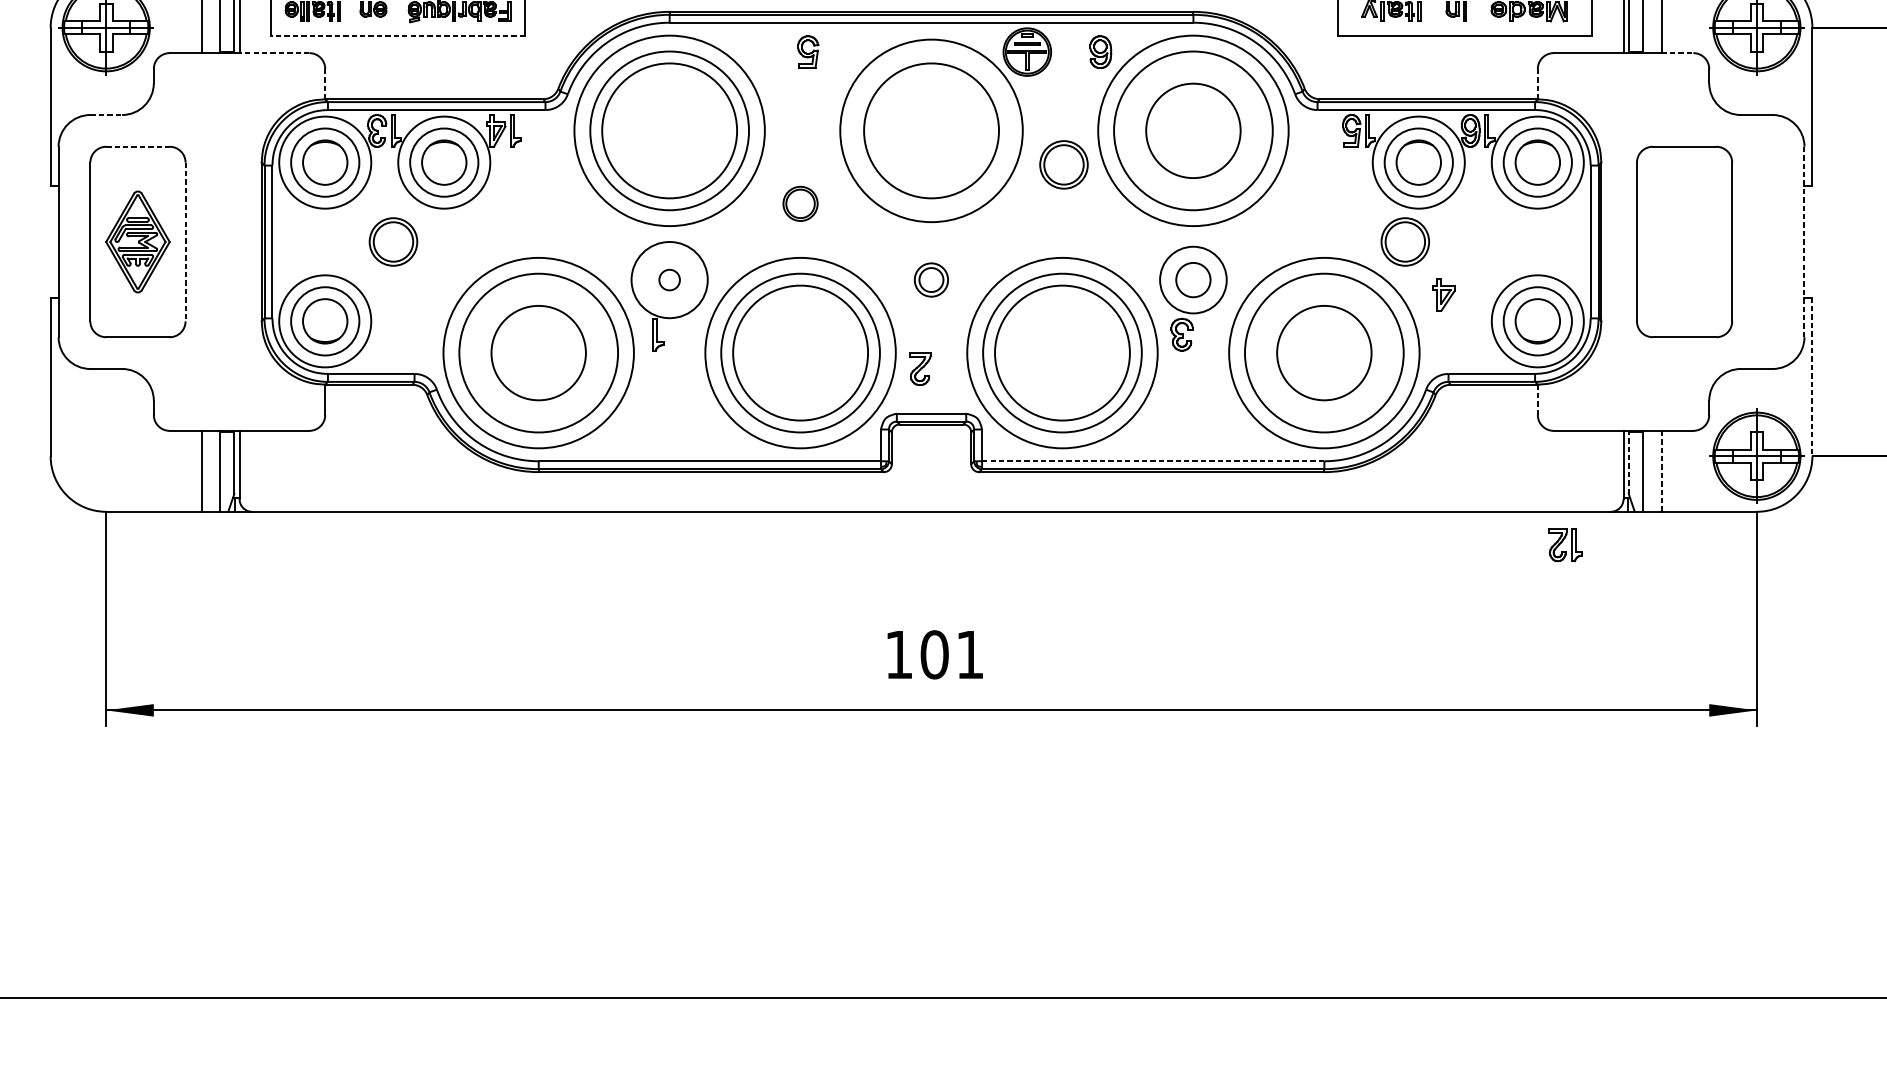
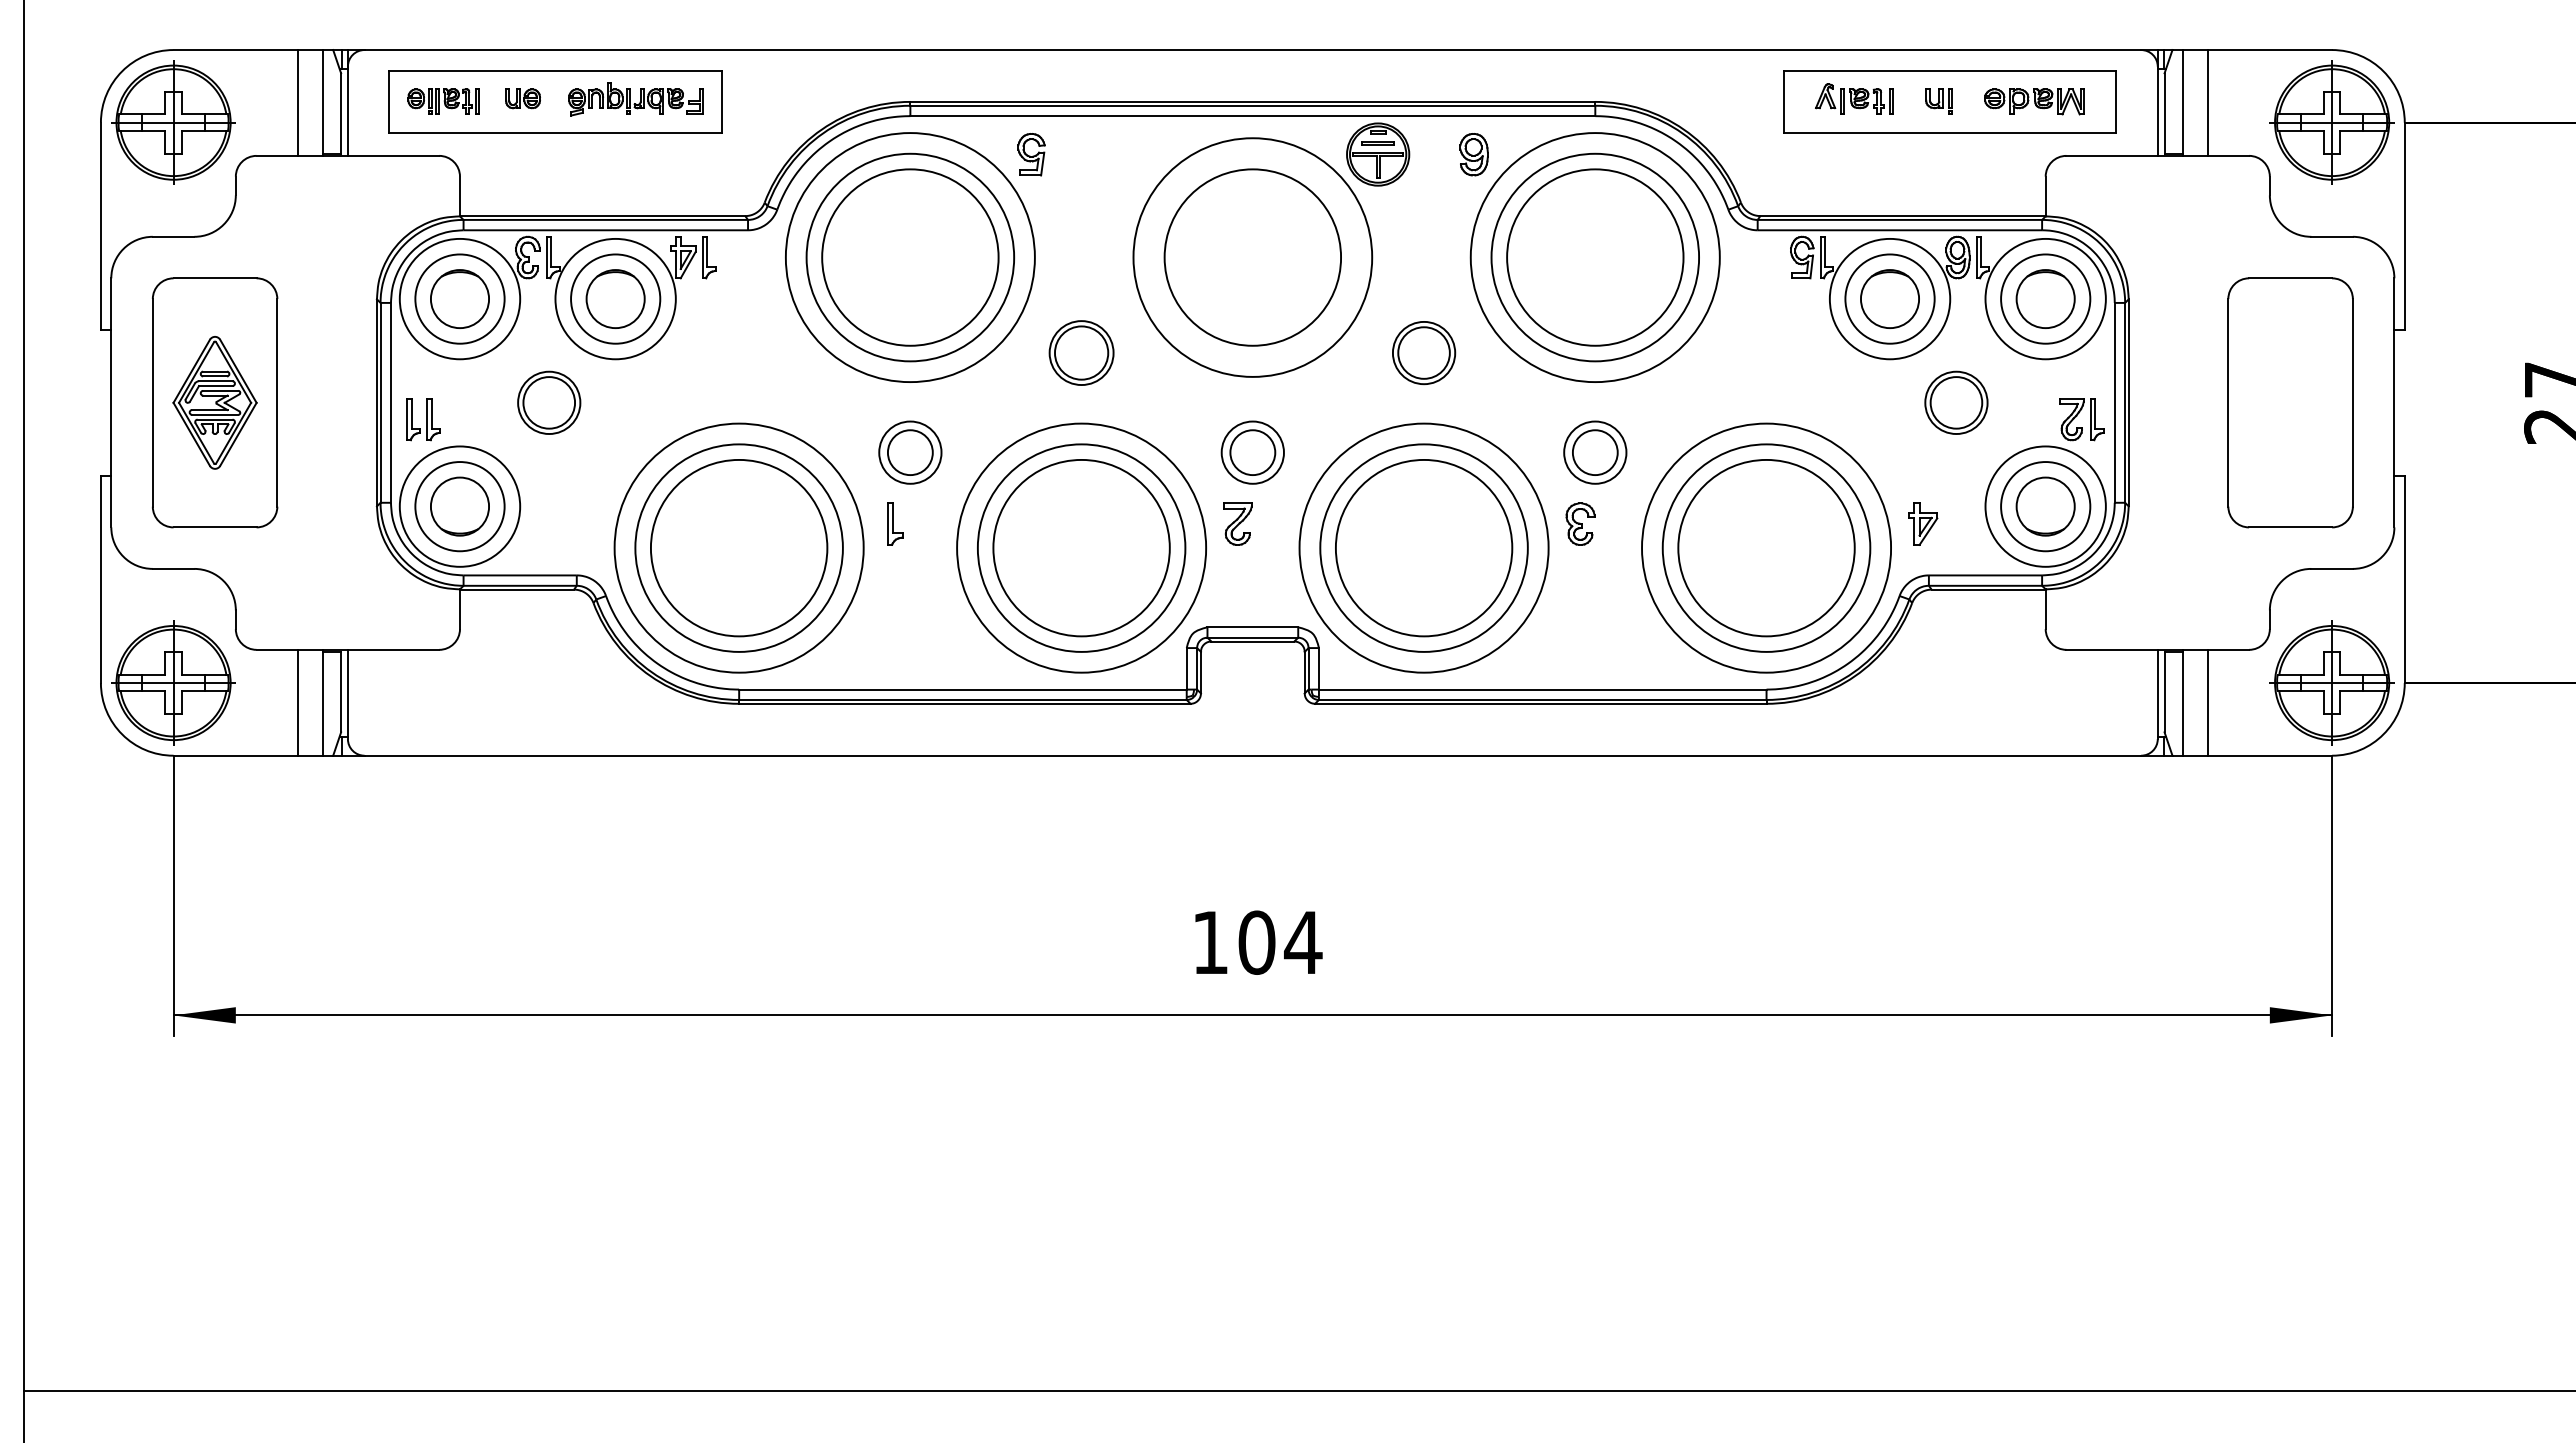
line: (397, 36) -> (554, 133), dashed -> solid
line: (274, 52) -> (393, 155), dashed -> solid
part: (808, 52) -> (1031, 154), moved
line: (1677, 52) -> (2228, 155), dashed -> solid
line: (325, 84) -> (460, 196), dashed -> solid
line: (1537, 84) -> (2045, 196), dashed -> solid
line: (106, 114) -> (173, 236), dashed -> solid
circle: (1193, 130) -> (1595, 257), size x1.43
line: (138, 146) -> (215, 278), dashed -> solid
part: (1064, 165) -> (1424, 353), moved
part: (800, 203) -> (1081, 352), size x1.43
line: (185, 241) -> (277, 402), dashed -> solid
part: (1405, 241) -> (1956, 402), moved
part: (1684, 241) -> (2290, 402), moved
line: (1804, 241) -> (2394, 402), dashed -> solid
part: (297, 254) -> (423, 419), added
circle: (668, 279) -> (909, 452), size x1.67
circle: (669, 279) -> (910, 452), size x0.62
part: (931, 279) -> (1252, 452), size x1.43
circle: (1193, 279) -> (1595, 452), size x0.71
part: (1444, 294) -> (1923, 523), moved
circle: (538, 352) -> (738, 547), size x1.43
circle: (1324, 352) -> (1766, 547), size x1.43
part: (919, 368) -> (1237, 523), moved
line: (1812, 377) -> (2404, 579), dashed -> solid
line: (1537, 400) -> (2045, 609), dashed -> solid
part: (106, 455) -> (173, 682), added
line: (1153, 461) -> (1542, 689), dashed -> solid
line: (1628, 462) -> (2164, 691), dashed -> solid
line: (1661, 471) -> (2207, 702), dashed -> solid
part: (1565, 545) -> (2081, 419), moved
text: (970, 654) -> (1303, 942), 101 -> 104

